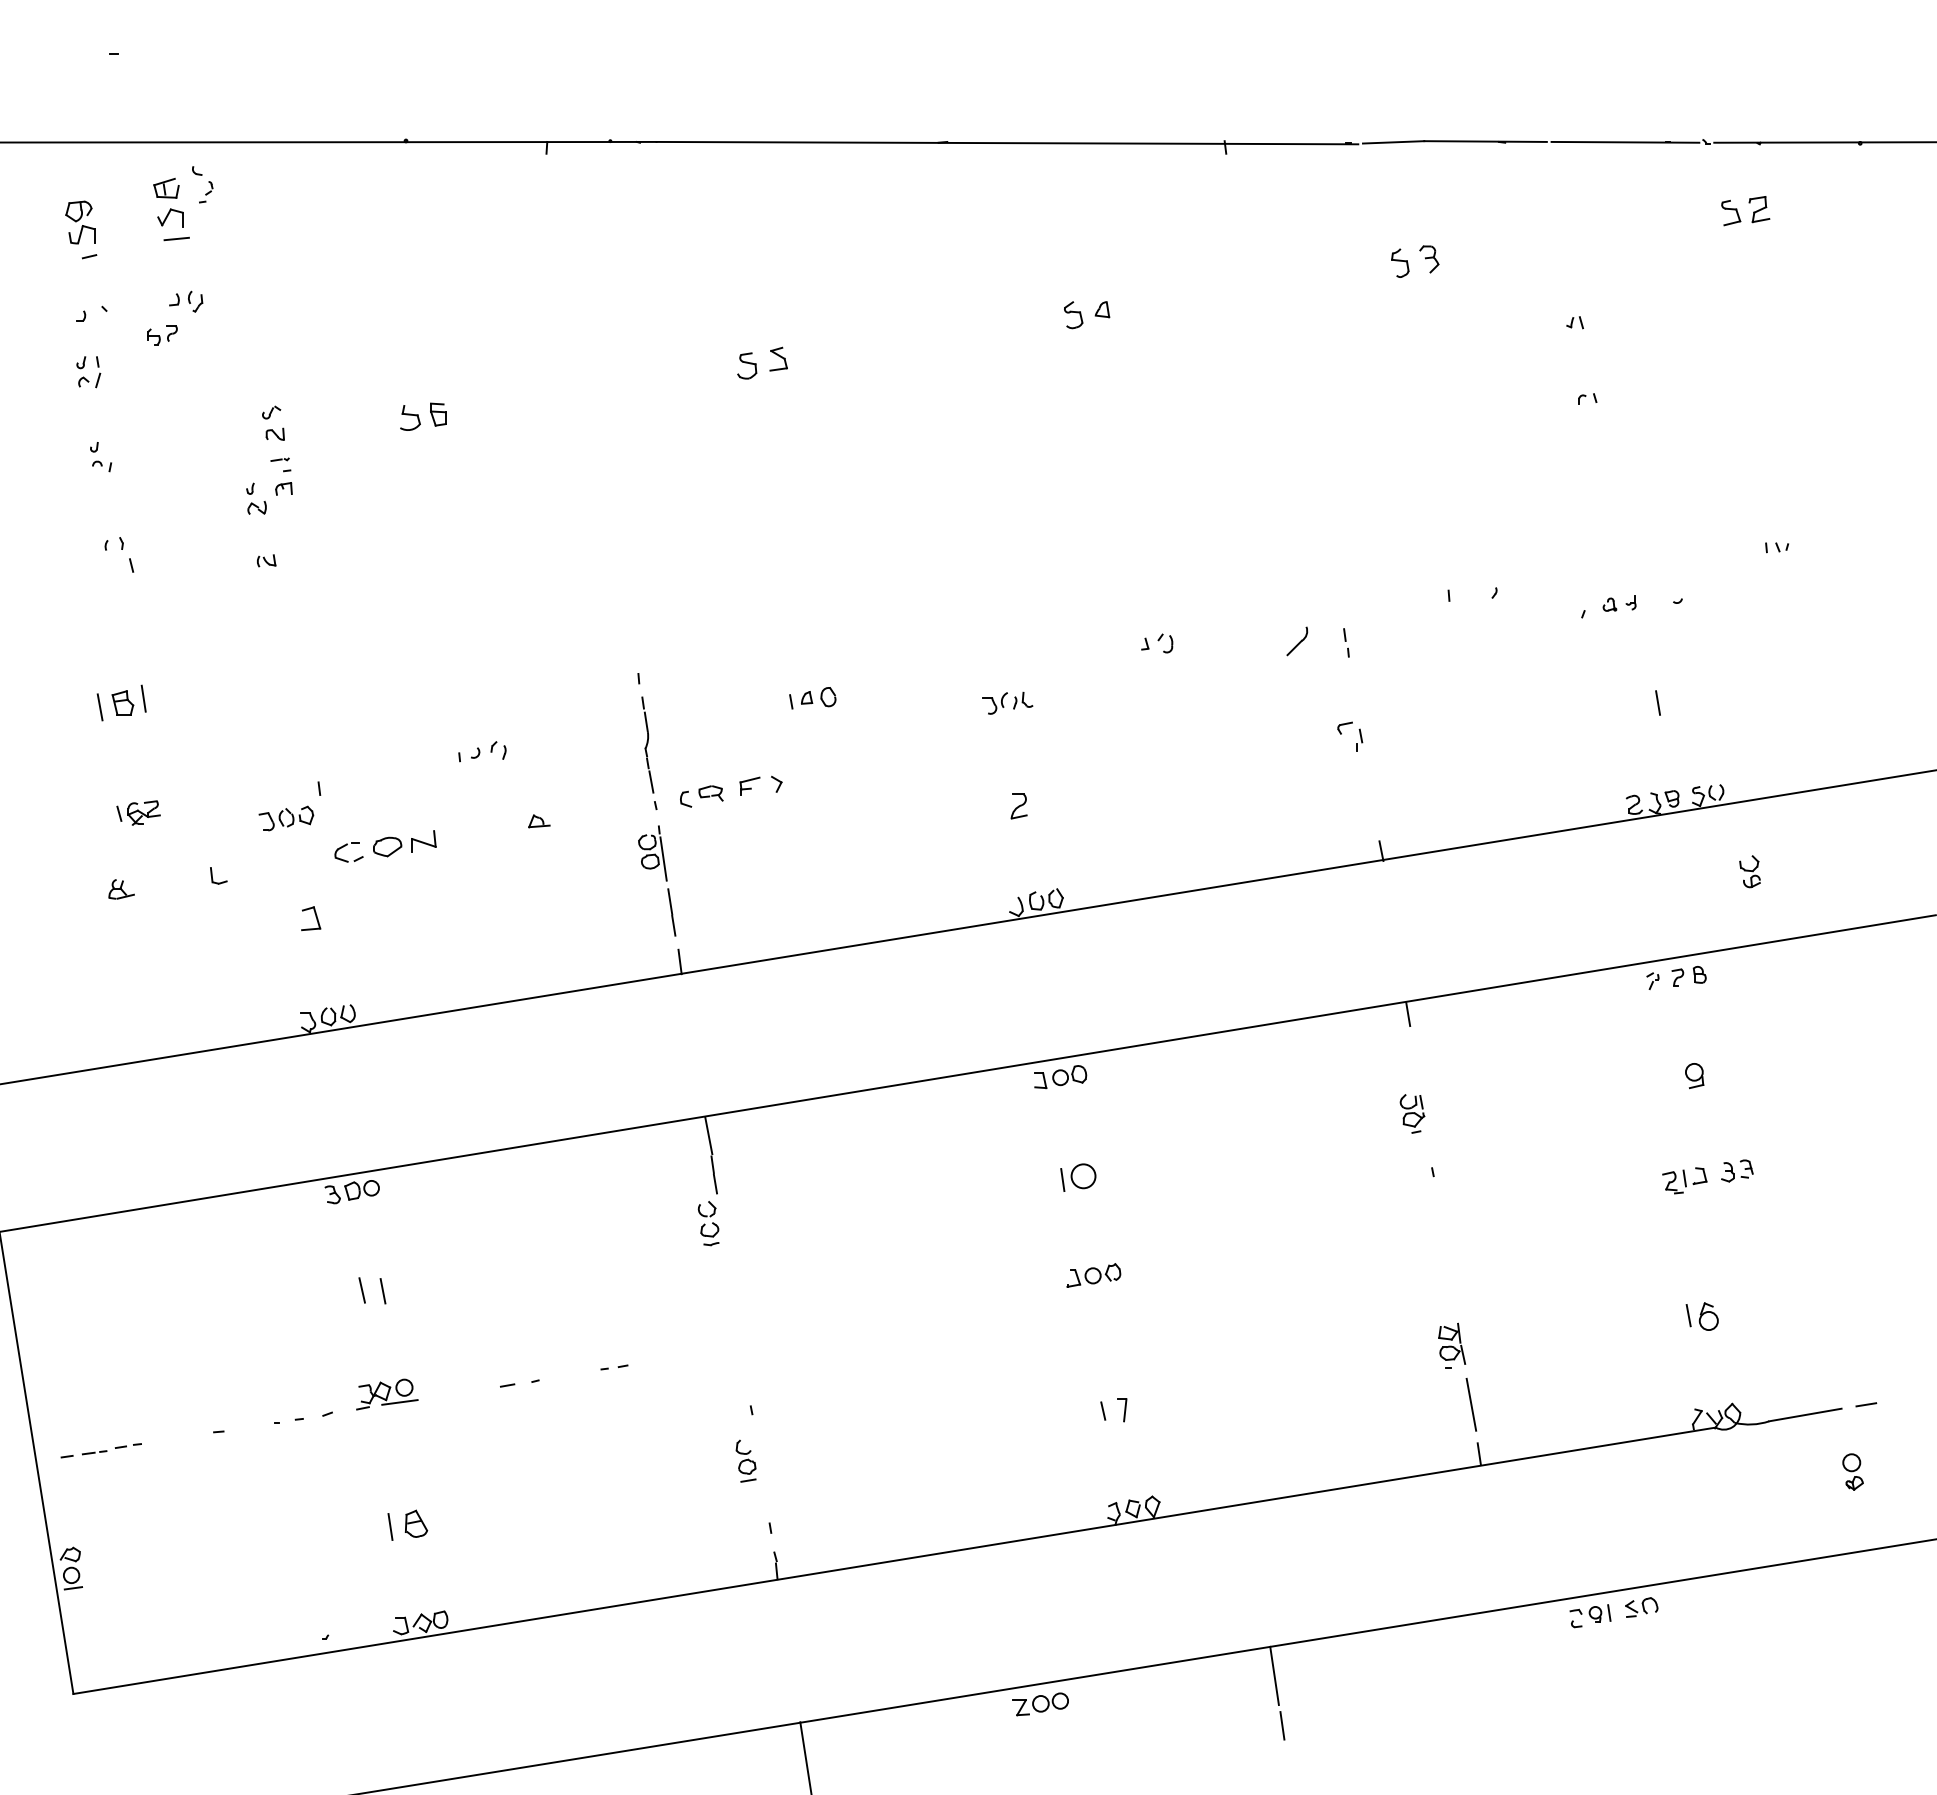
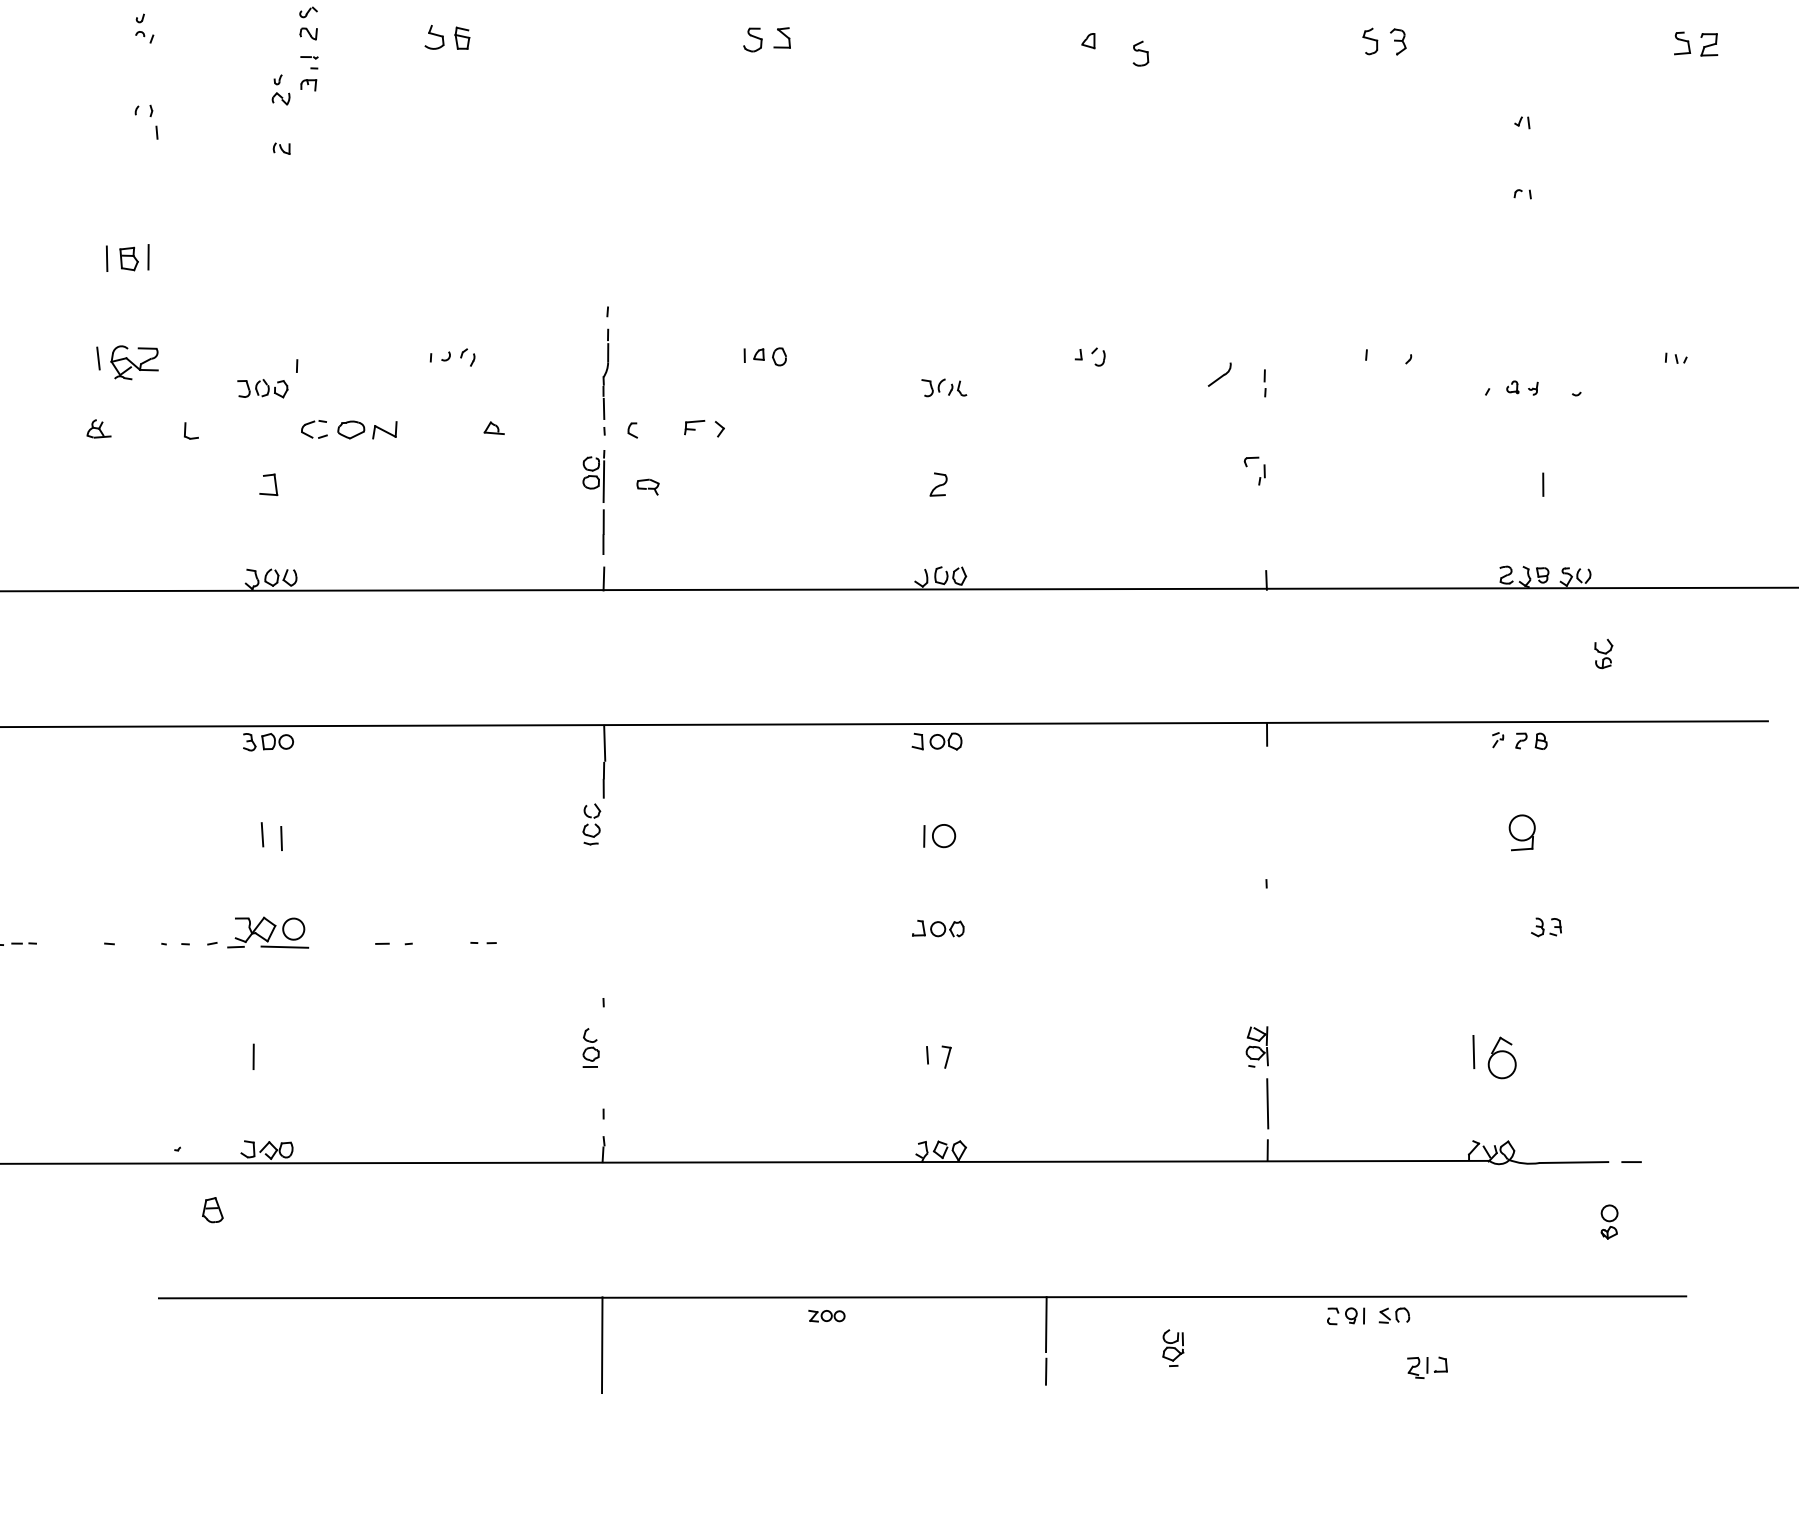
part: (1073, 315) -> (1141, 54), moved
part: (710, 793) -> (647, 486), moved
part: (138, 812) -> (126, 361), size x1.6
part: (1694, 1076) -> (1521, 834), size x1.6
part: (1412, 1113) -> (1172, 1348), moved
part: (1684, 1180) -> (1426, 1367), moved
part: (1701, 1316) -> (1492, 1056), size x1.6
part: (387, 1394) -> (270, 934), size x1.4
part: (416, 1523) -> (214, 1209), moved
part: (1040, 1704) -> (826, 1316), size x0.7

